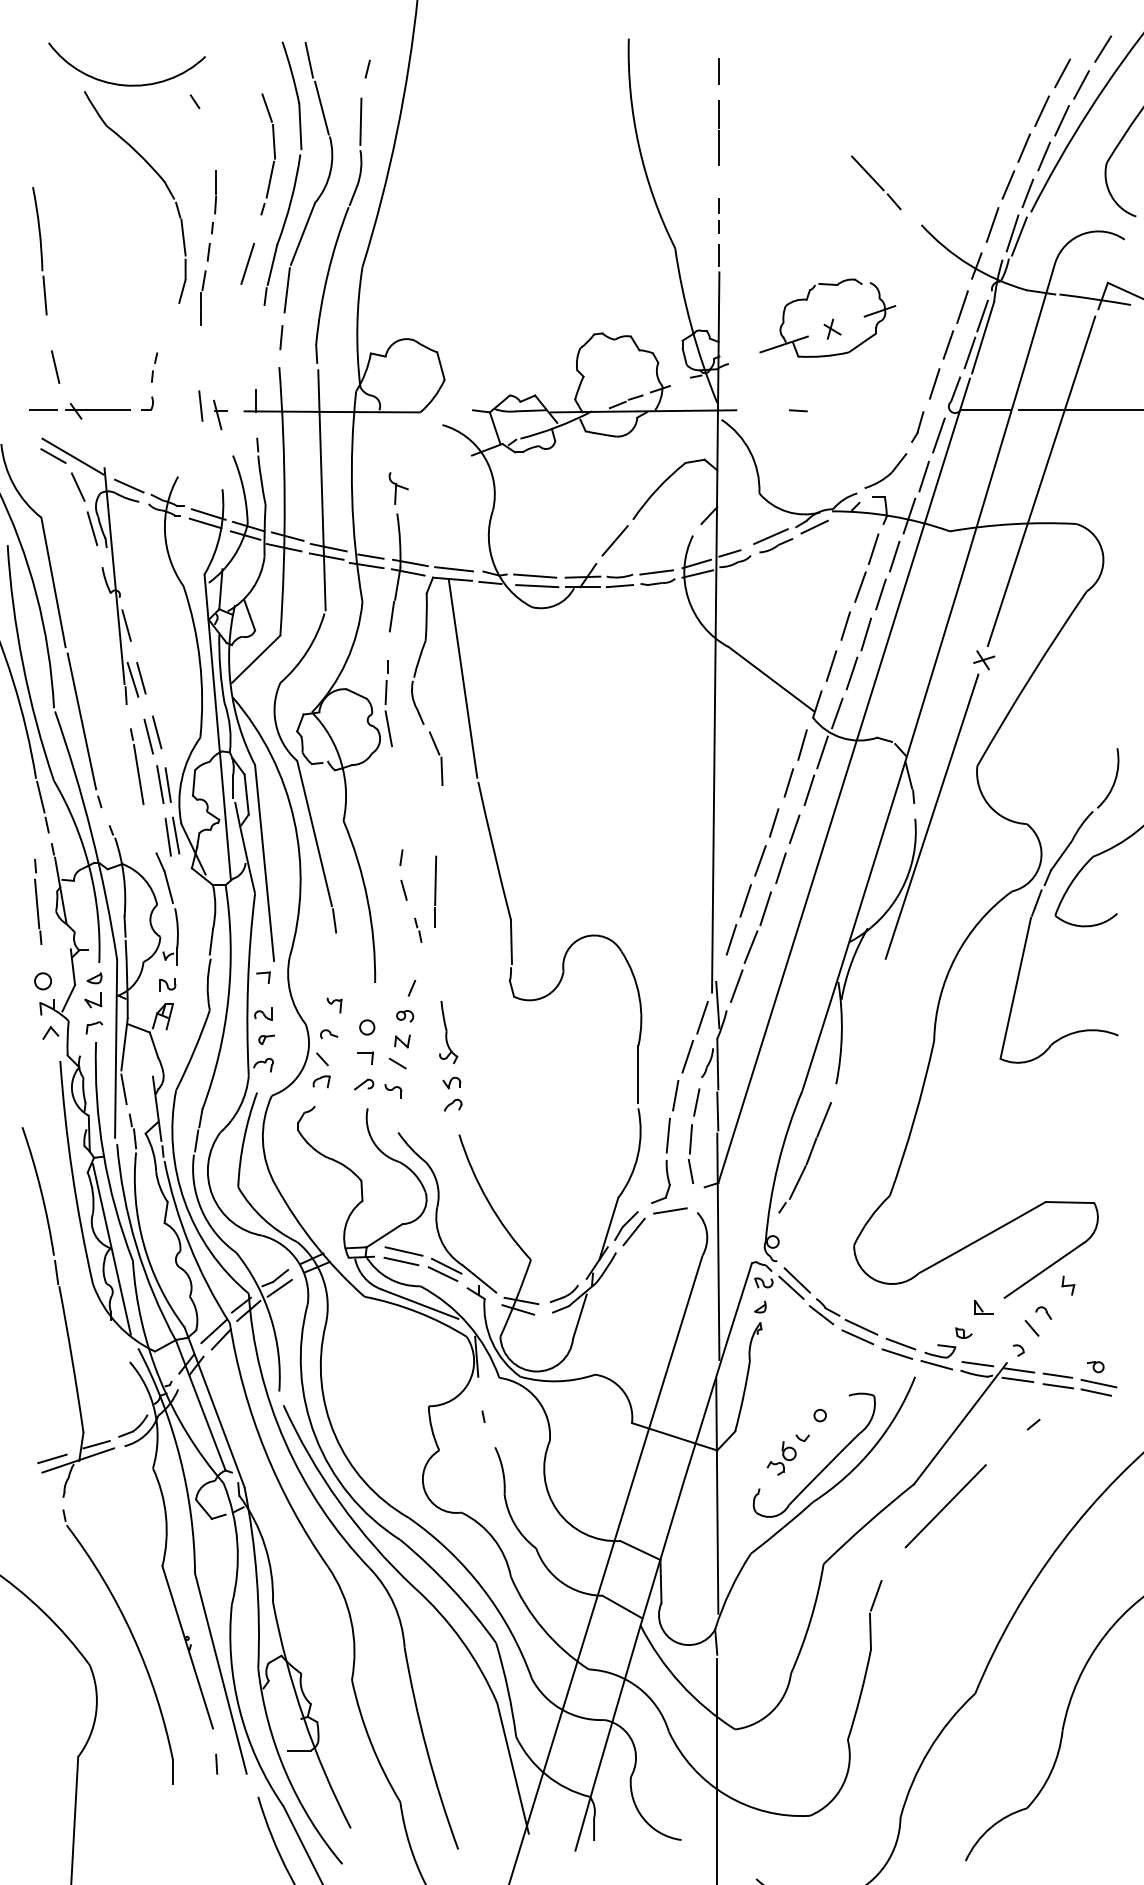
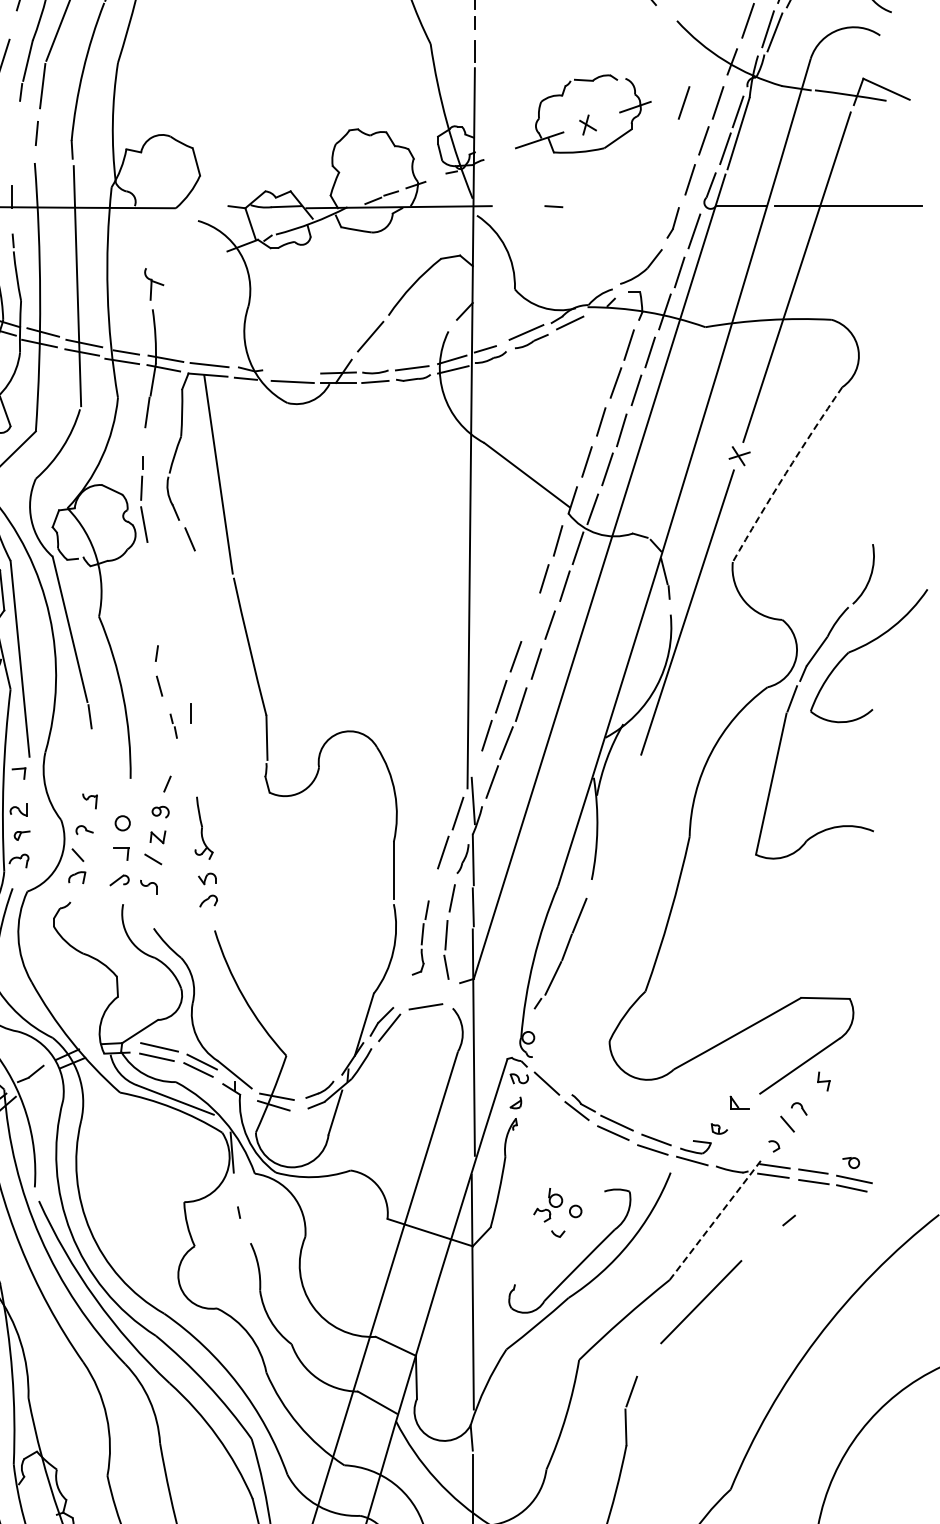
line: (928, 306) -> (684, 102), added
line: (535, 575) -> (291, 371), removed
arc: (1030, 677) -> (786, 473), solid -> dashed
line: (441, 771) -> (197, 567), removed
line: (773, 822) -> (529, 618), removed
line: (435, 880) -> (191, 676), removed
part: (665, 1142) -> (421, 938), size x0.6
line: (796, 1280) -> (552, 1076), removed
line: (279, 1287) -> (35, 1083), removed
line: (977, 1364) -> (733, 1160), removed
line: (960, 1423) -> (716, 1219), solid -> dashed
part: (781, 1458) -> (548, 1205), moved

